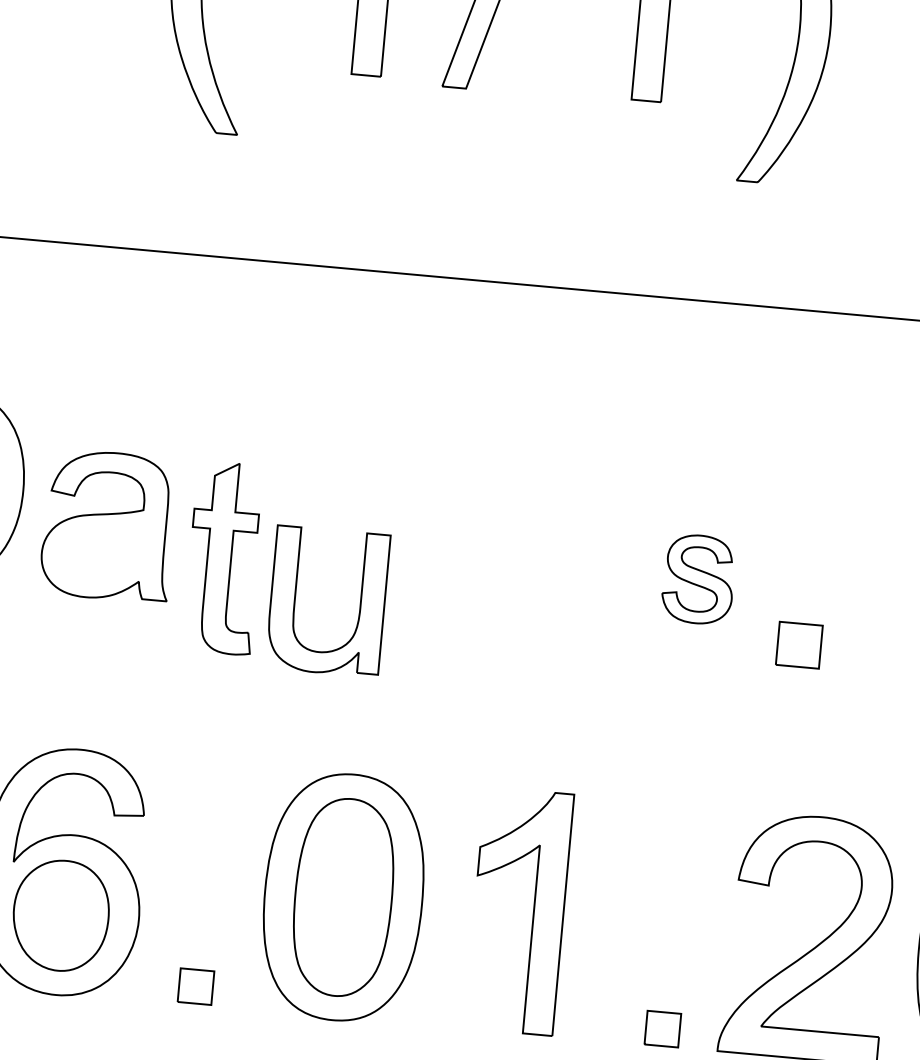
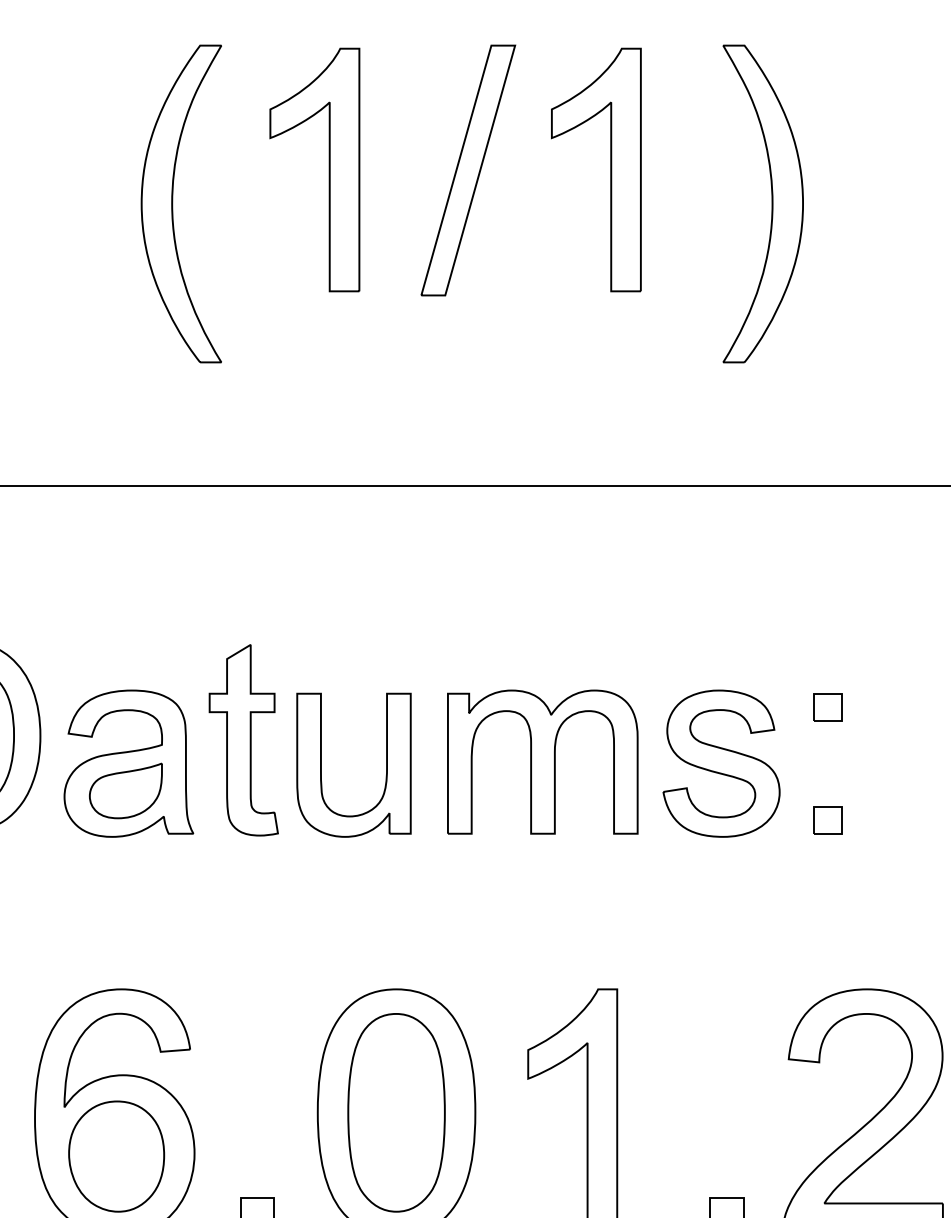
part: (809, 533) -> (827, 707), added
part: (103, 552) -> (125, 790), added
part: (223, 558) -> (243, 740), moved
part: (520, 561) -> (542, 761), added
part: (698, 579) -> (721, 763), size x1.67
part: (295, 597) -> (321, 764), moved
part: (798, 645) -> (827, 820), size x0.62

